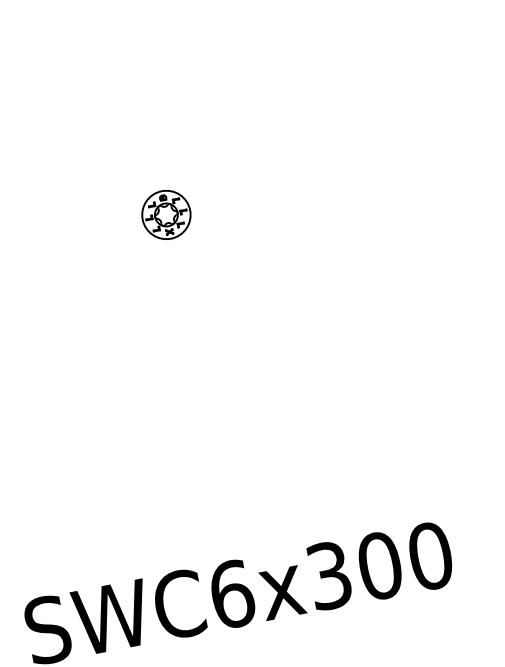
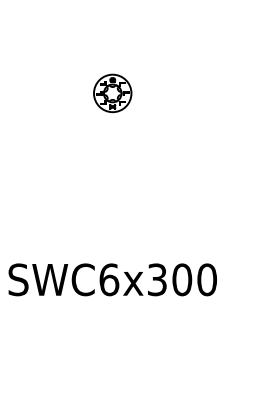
part: (165, 215) -> (112, 93), size x1.6

